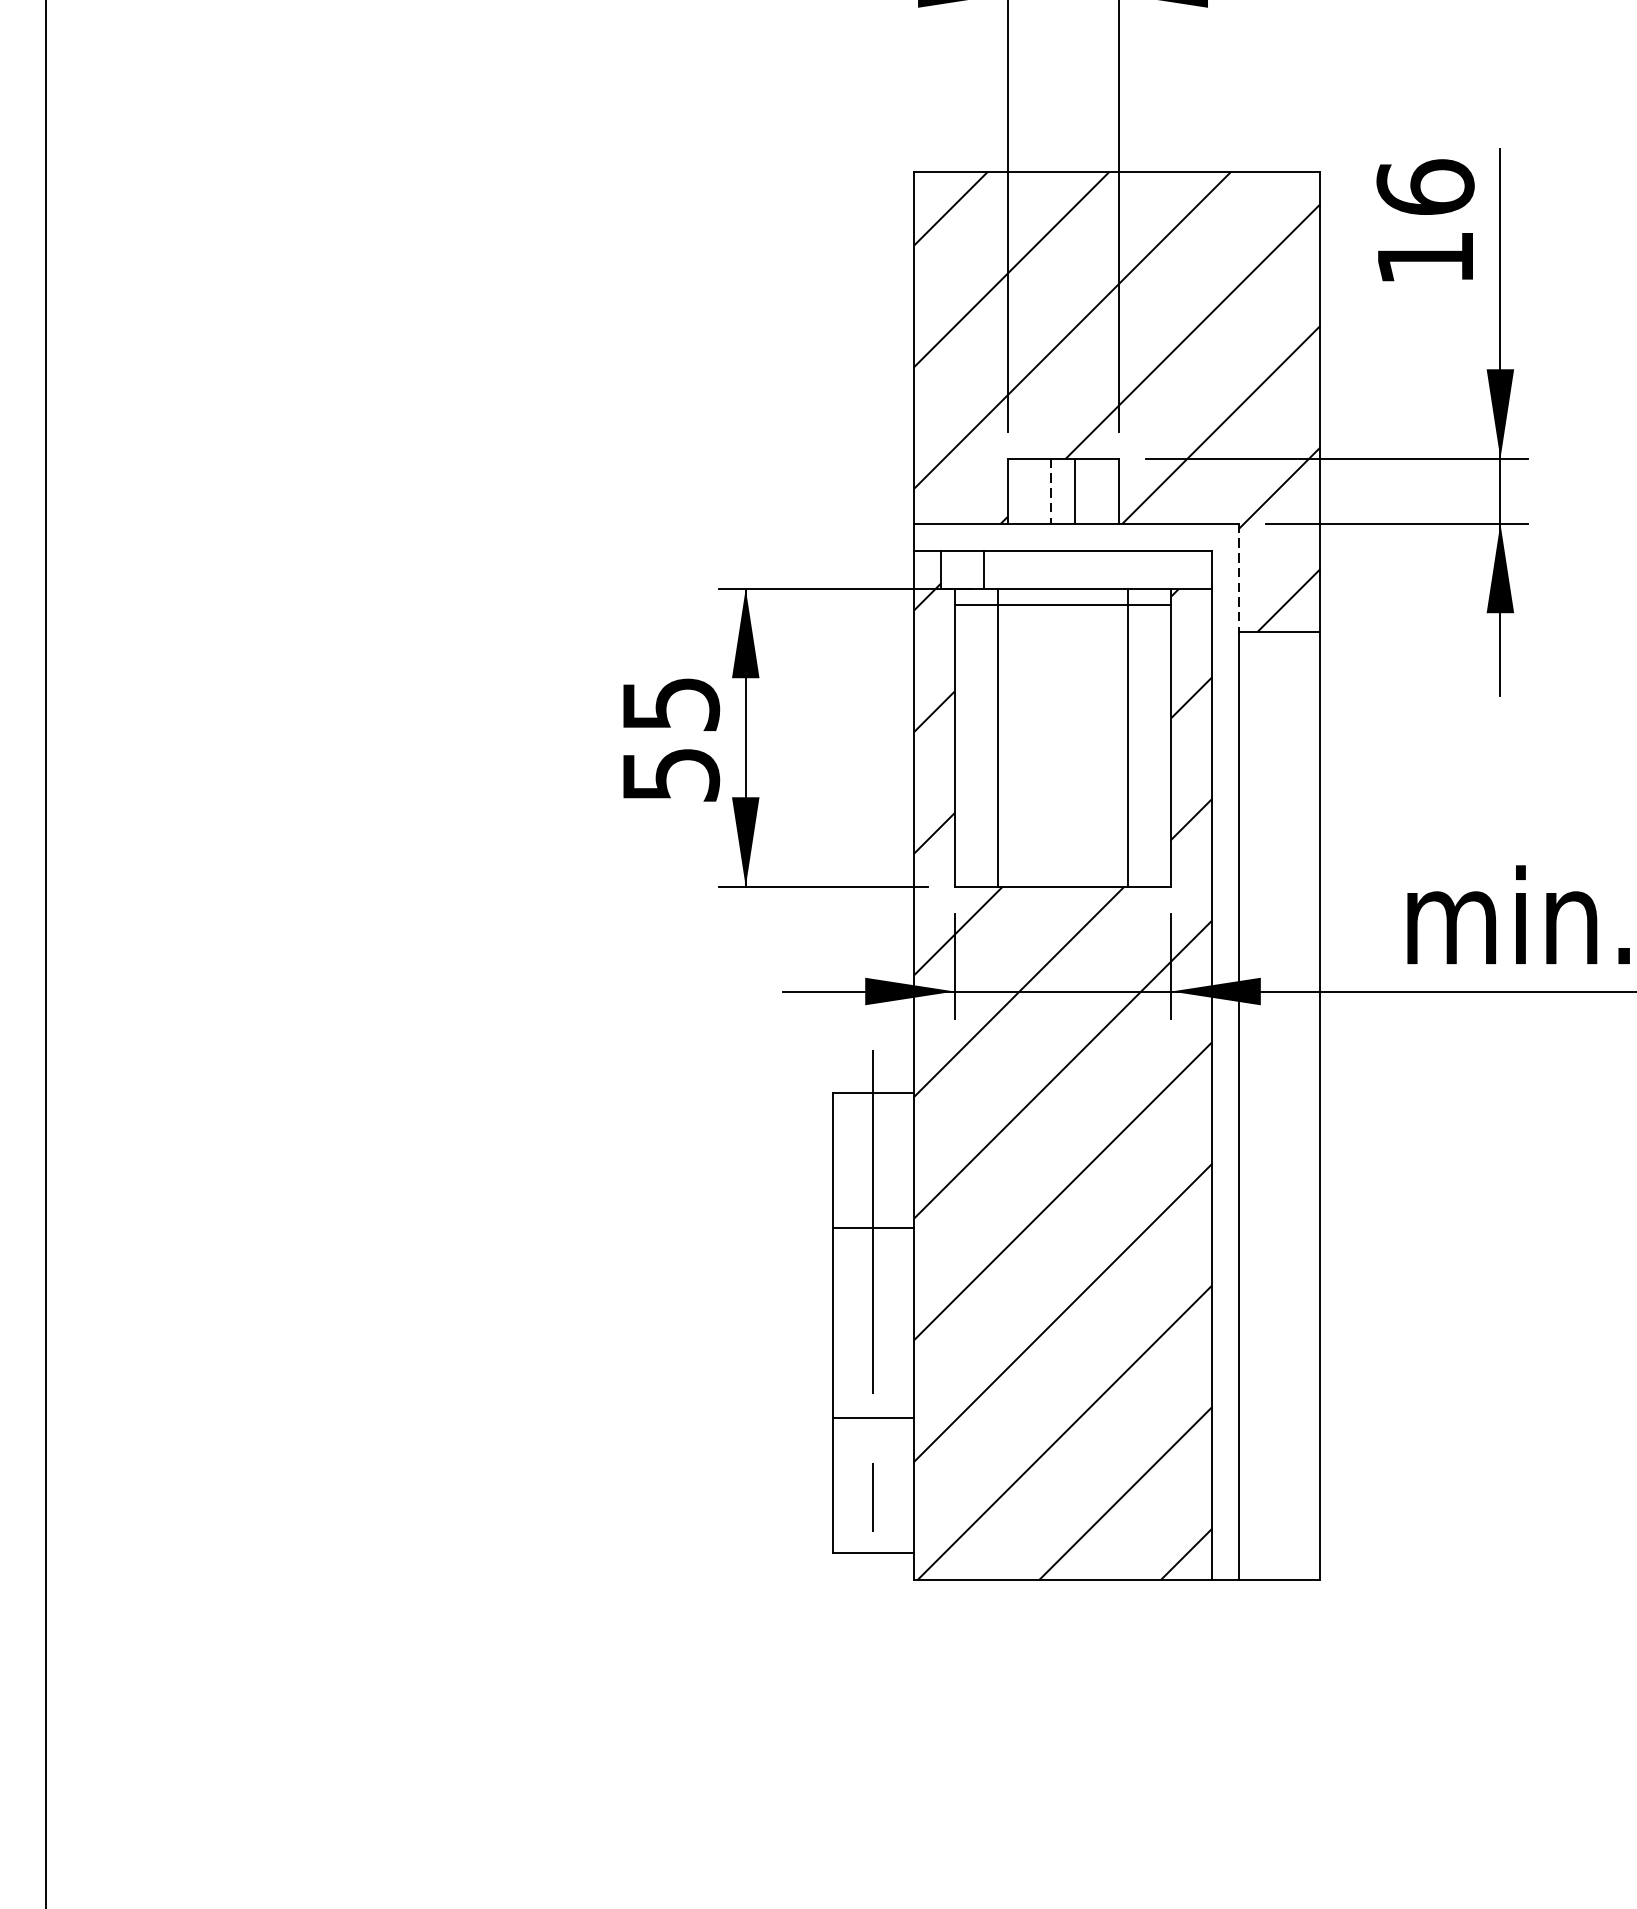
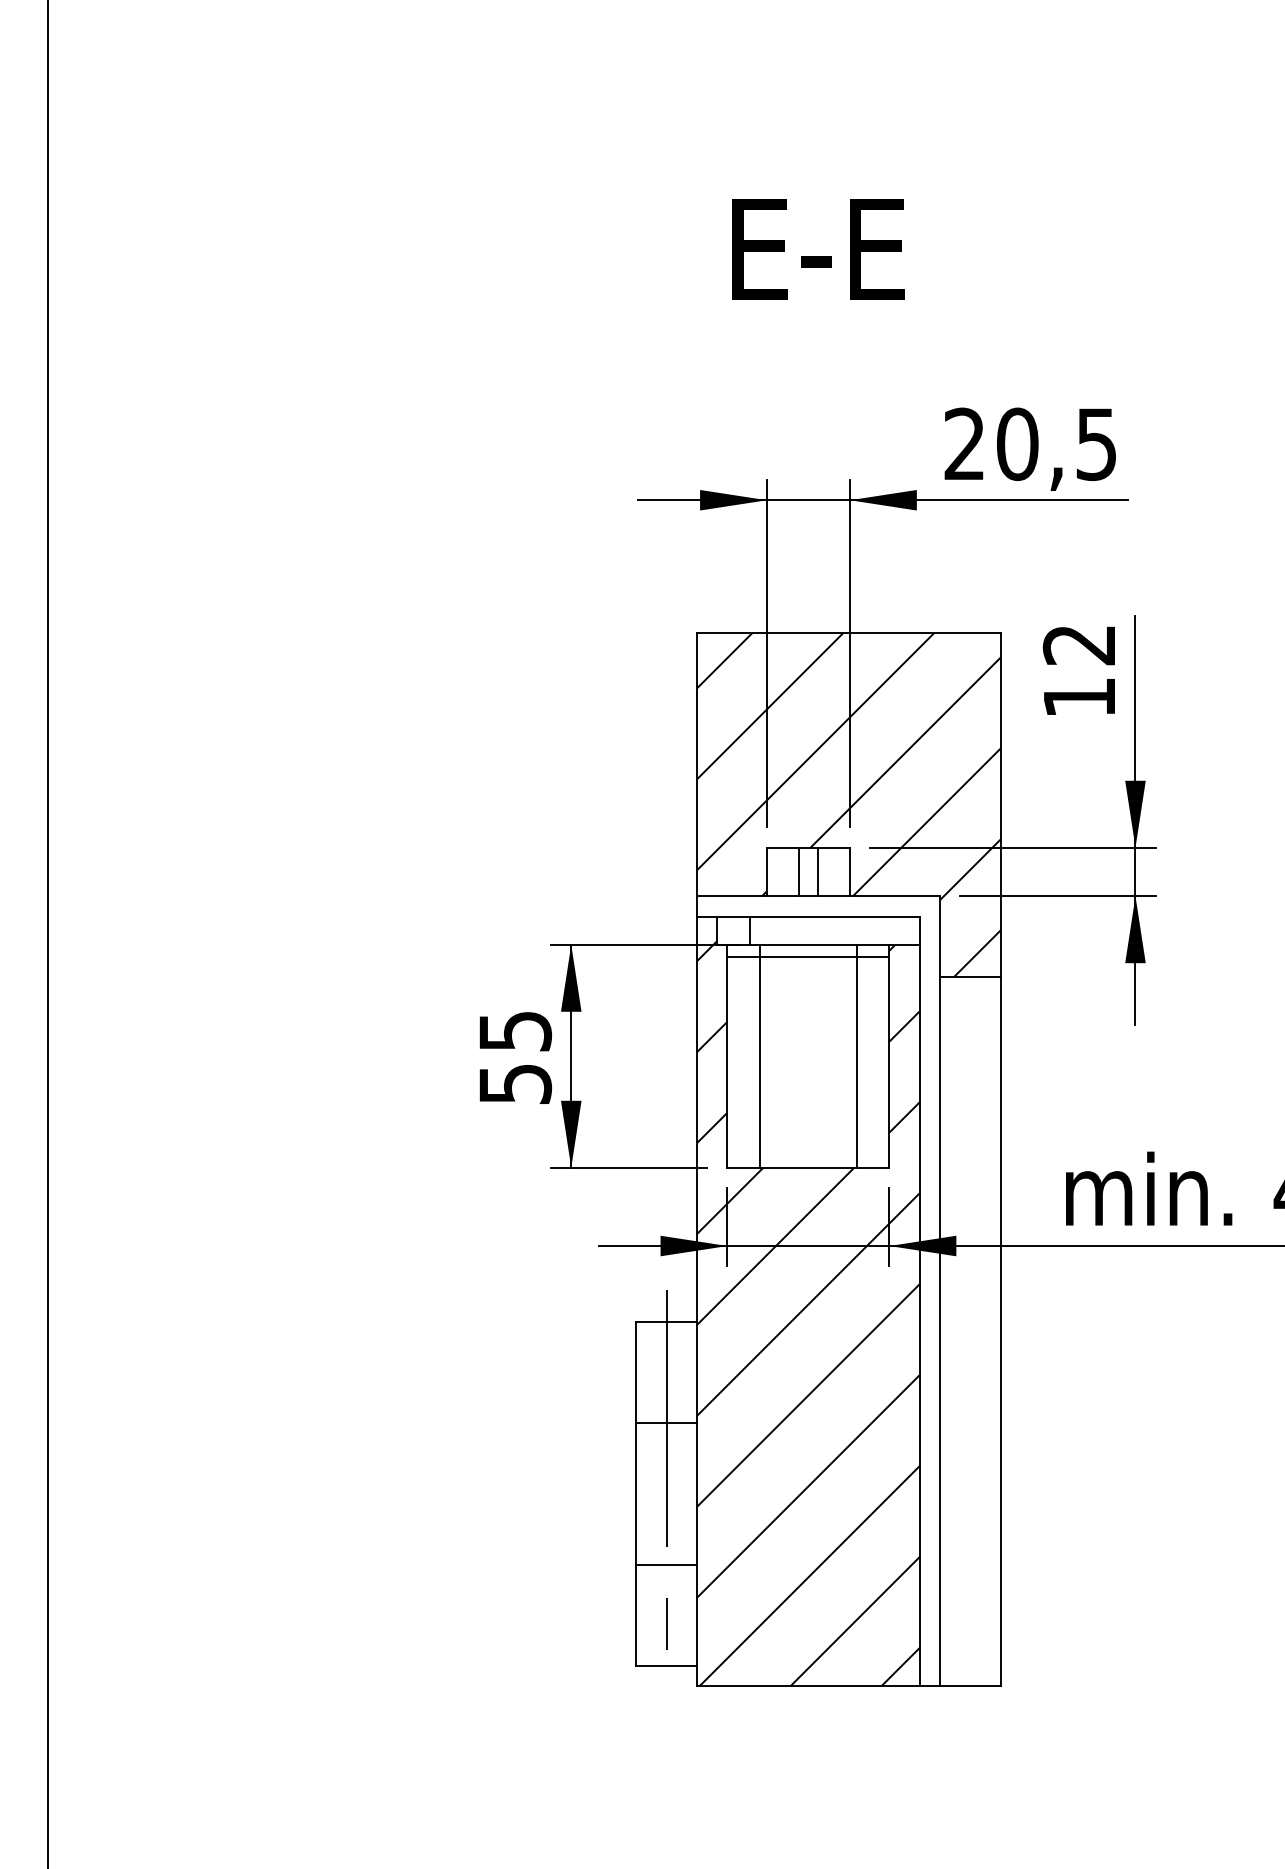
text: (1425, 186) -> (1079, 644), 16 -> 12
line: (1051, 491) -> (799, 872), dashed -> solid
line: (1239, 577) -> (940, 936), dashed -> solid

